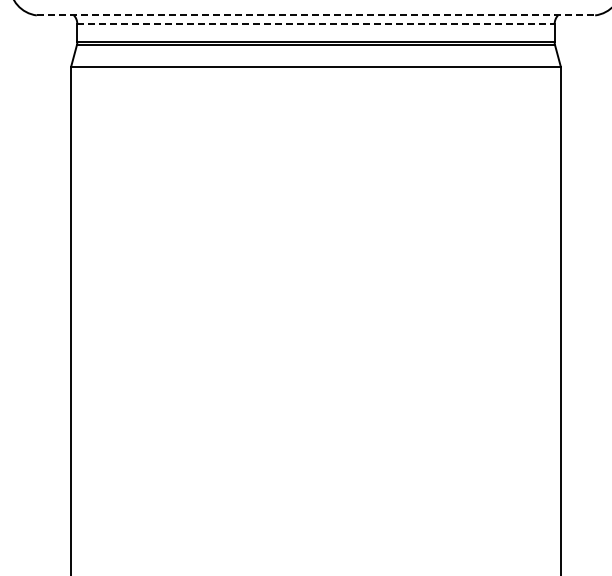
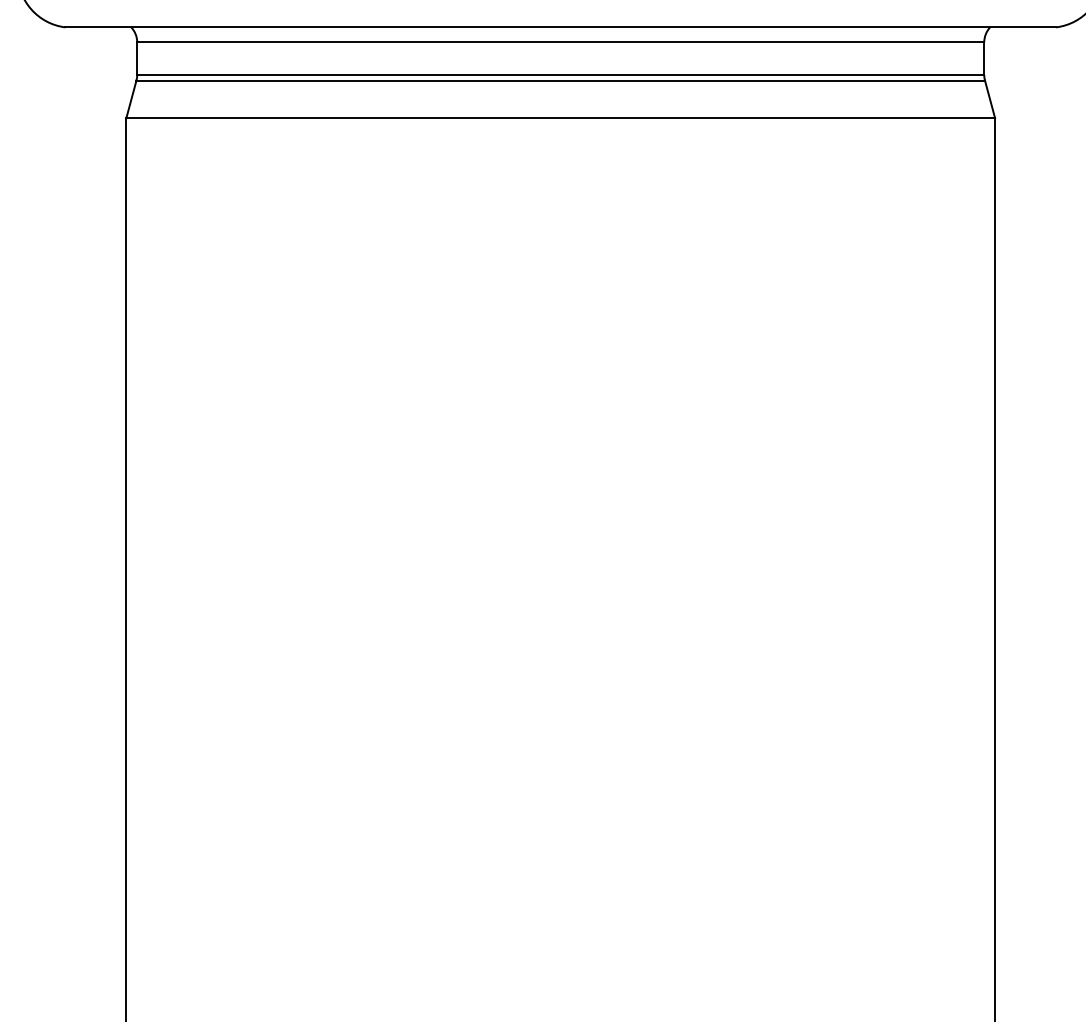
line: (316, 15) -> (561, 27), dashed -> solid
line: (316, 23) -> (561, 41), dashed -> solid

